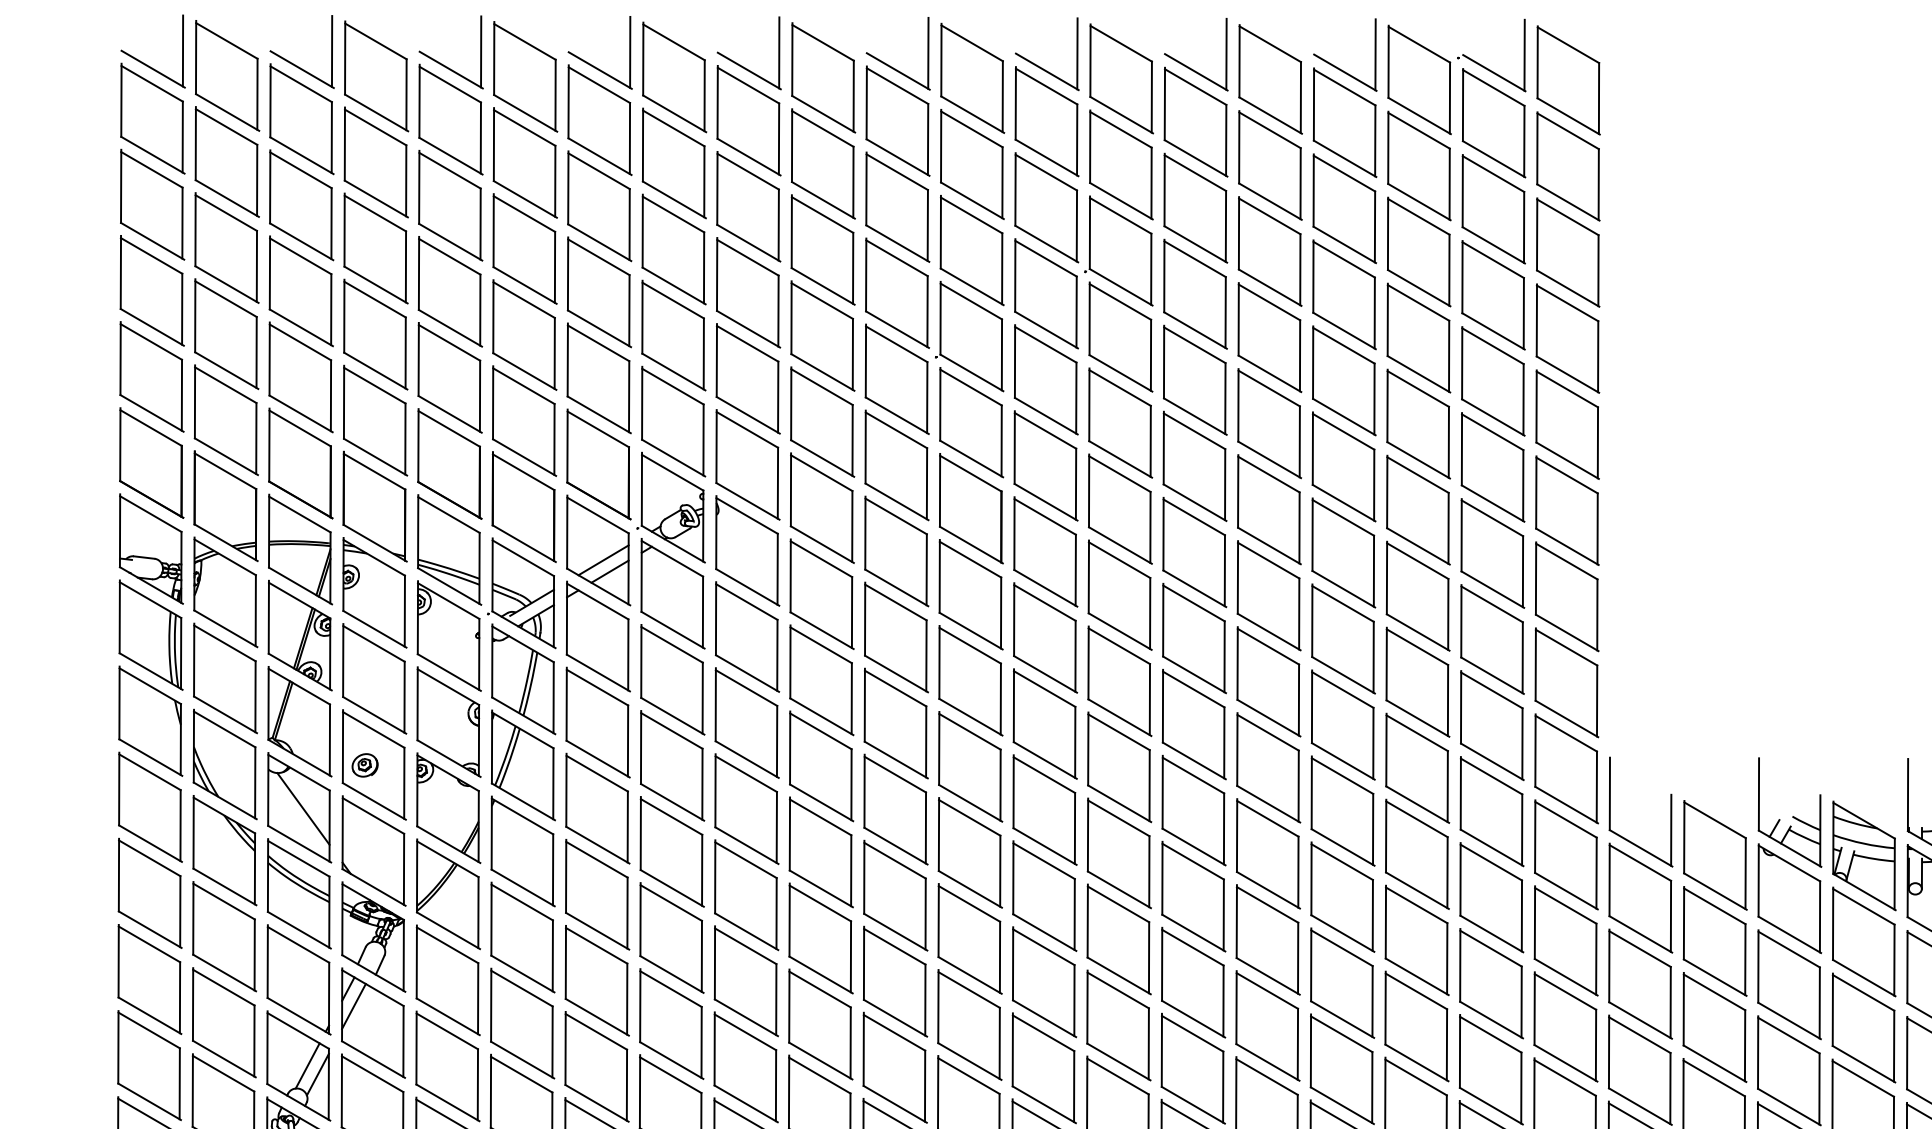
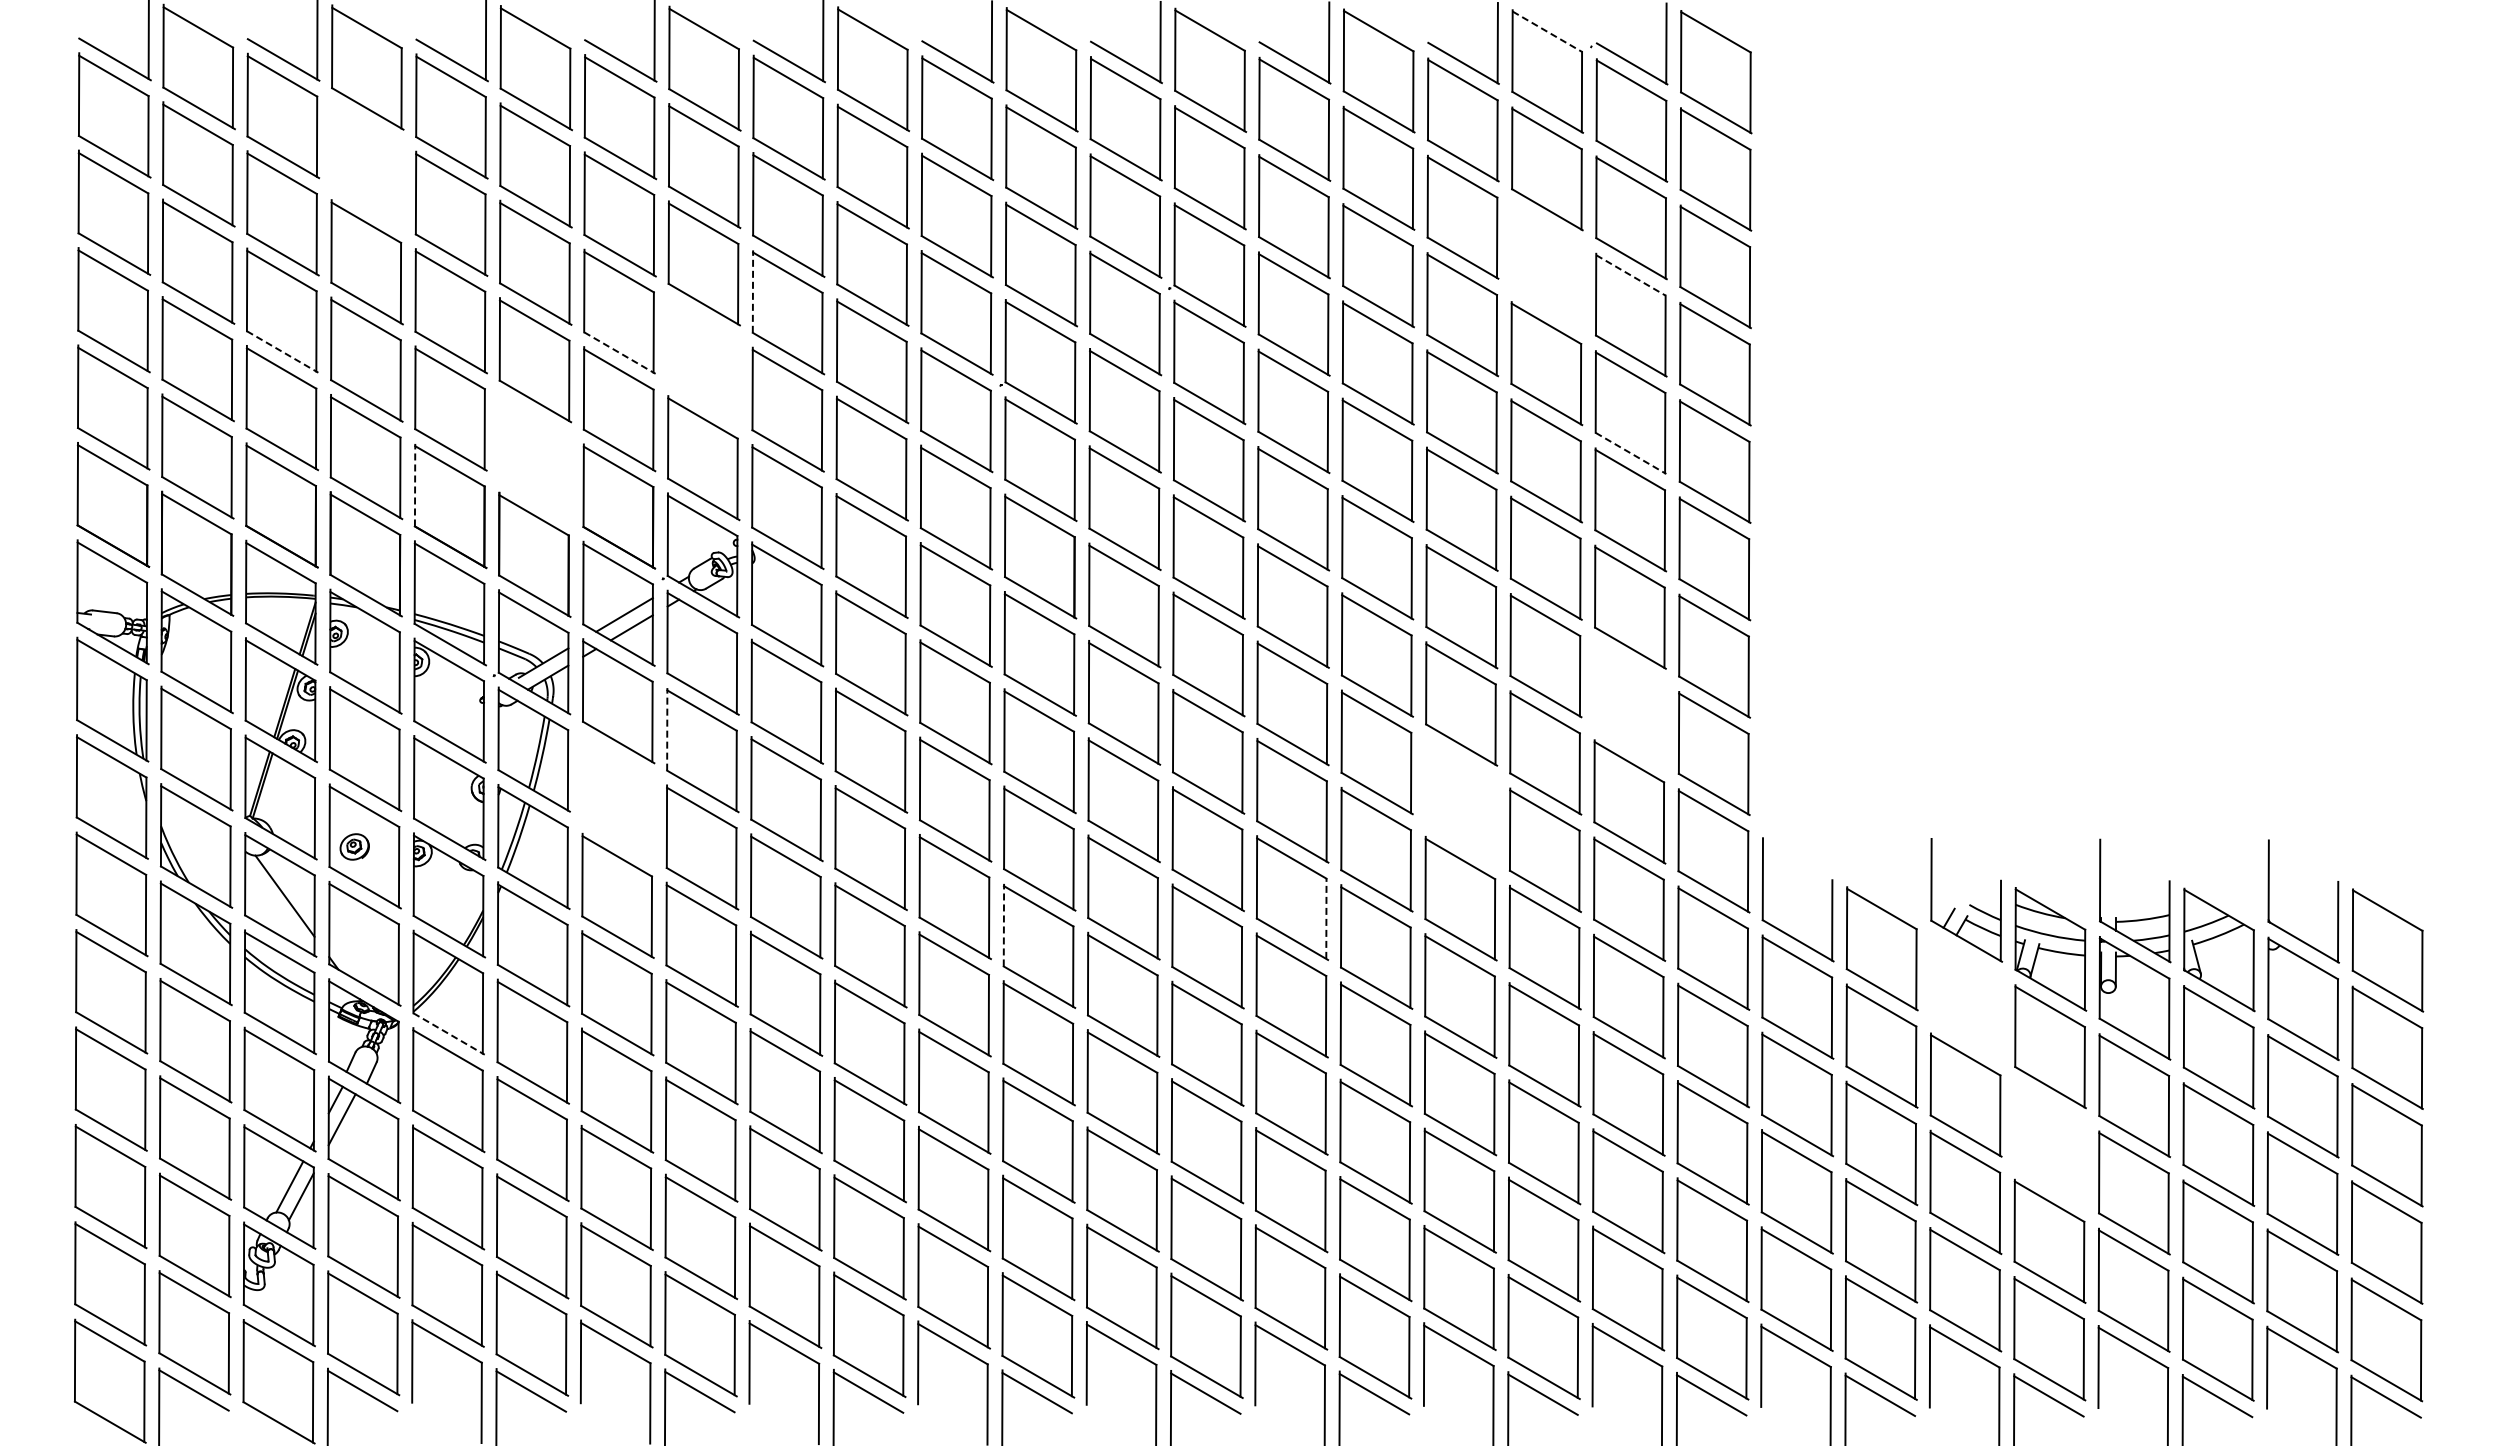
line: (1419, 44) -> (1547, 31), solid -> dashed
part: (376, 162) -> (367, 164), removed
part: (1418, 251) -> (1546, 265), removed
line: (1493, 260) -> (1631, 275), solid -> dashed
line: (716, 274) -> (752, 291), solid -> dashed
line: (302, 328) -> (283, 352), solid -> dashed
line: (600, 329) -> (620, 353), solid -> dashed
part: (673, 335) -> (703, 360), removed
line: (1493, 417) -> (1631, 453), solid -> dashed
part: (524, 421) -> (534, 457), removed
line: (418, 444) -> (415, 484), solid -> dashed
part: (1491, 639) -> (1629, 704), removed
line: (641, 660) -> (667, 728), solid -> dashed
part: (598, 722) -> (618, 798), removed
part: (1342, 725) -> (1460, 801), removed
line: (1224, 828) -> (1326, 918), solid -> dashed
line: (938, 833) -> (1003, 924), solid -> dashed
part: (1789, 898) -> (1966, 997), removed
line: (448, 931) -> (449, 1034), solid -> dashed
part: (1863, 1027) -> (2049, 1143), removed

